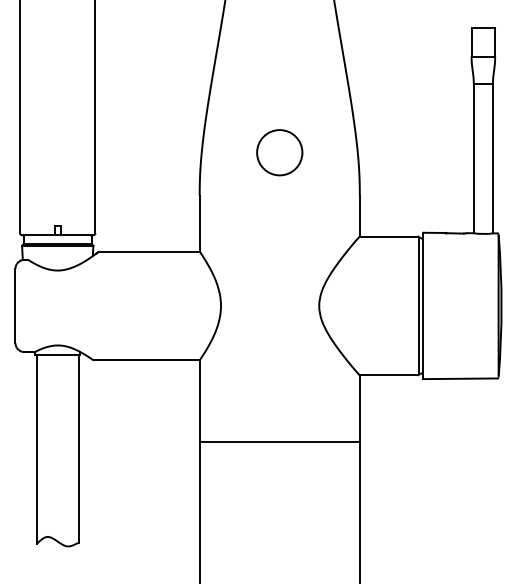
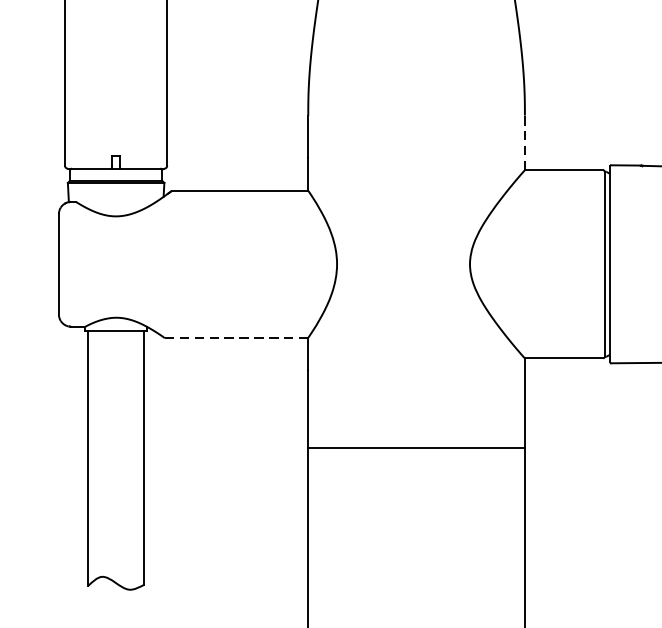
circle: (279, 152) -> (416, 56), removed
line: (359, 215) -> (524, 141), solid -> dashed
line: (147, 360) -> (237, 338), solid -> dashed

